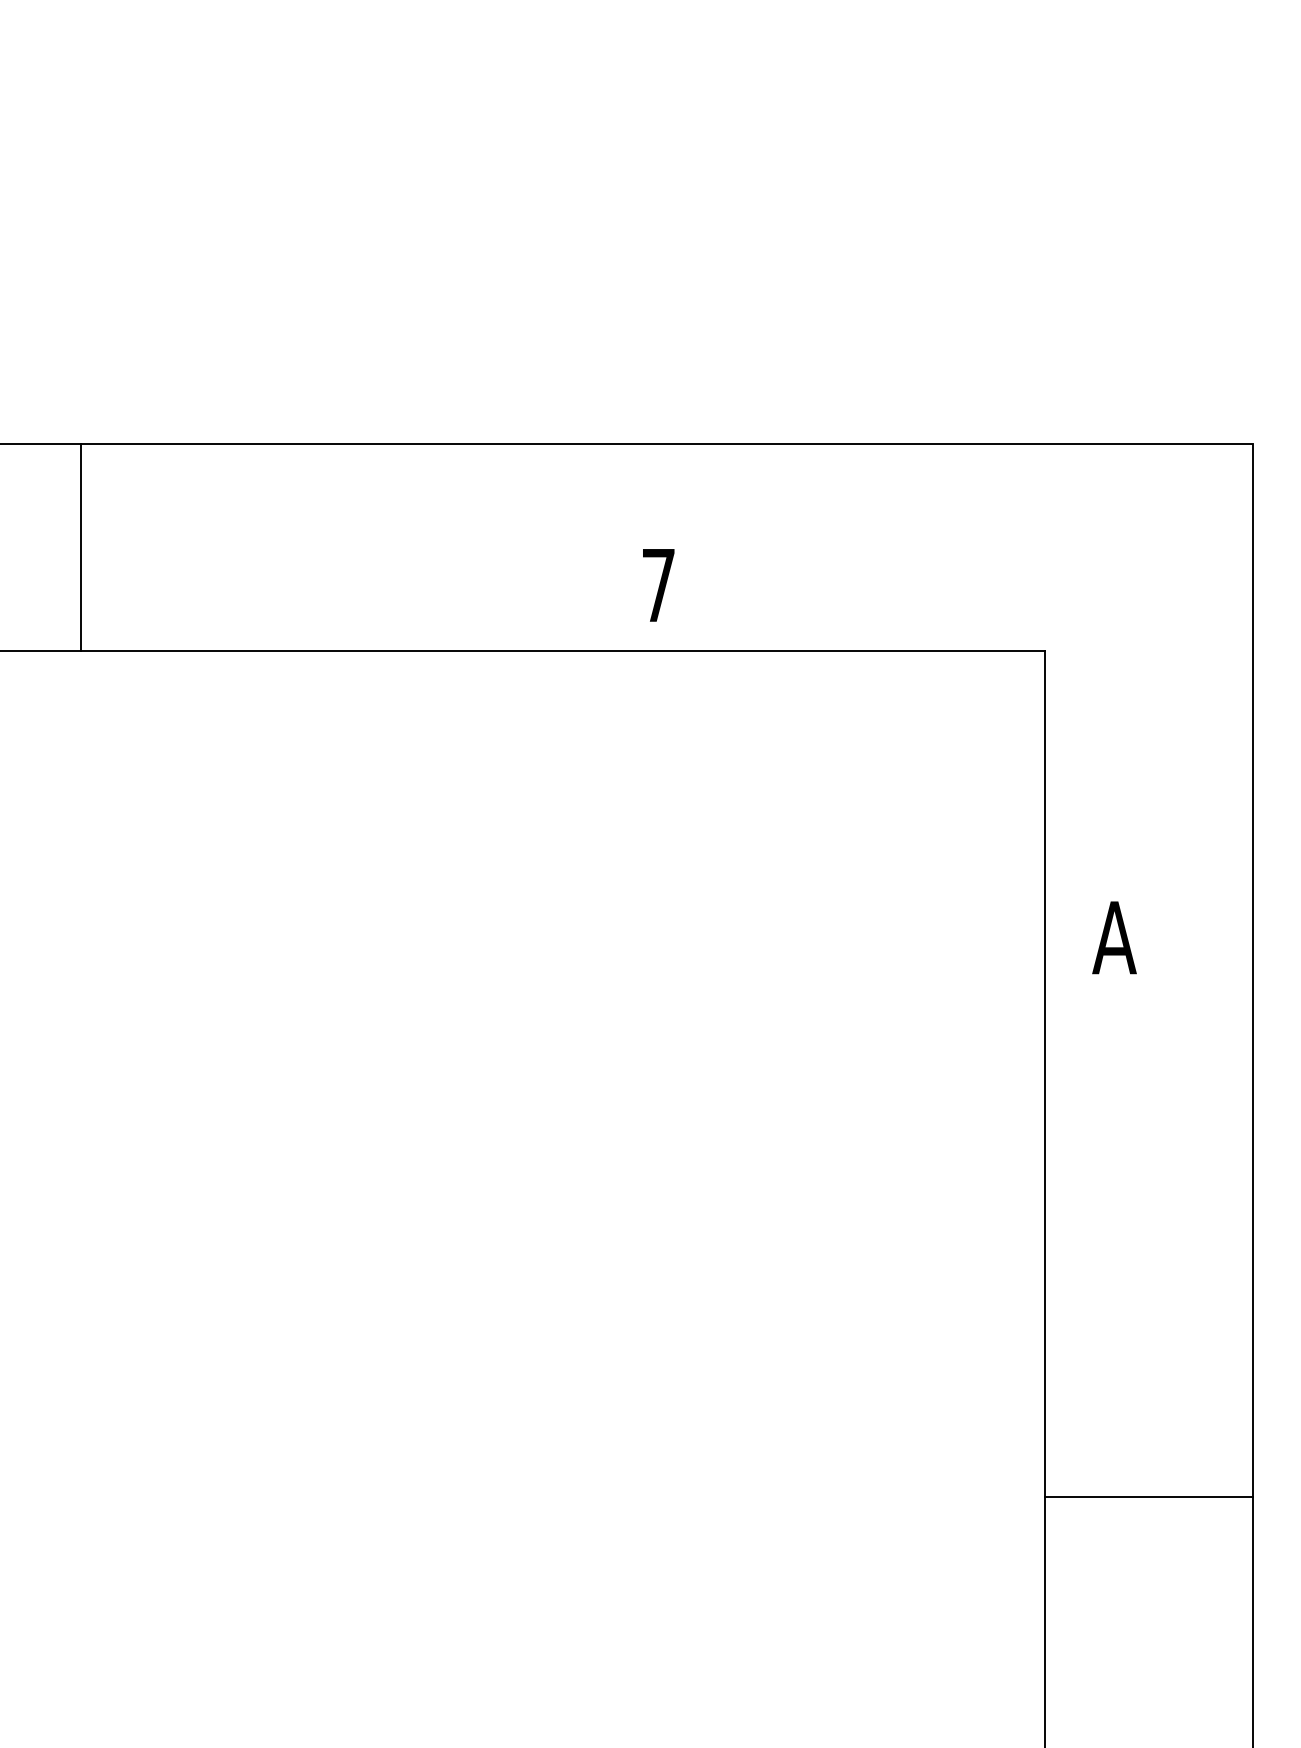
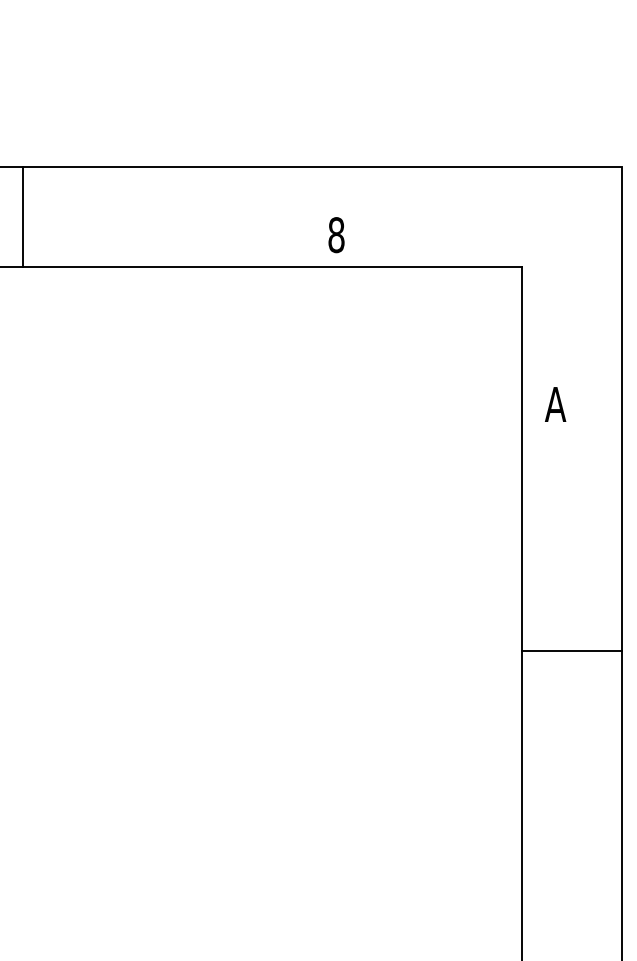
line: (80, 546) -> (22, 216), moved
text: (658, 586) -> (336, 235), 7 -> 8
line: (1149, 1497) -> (572, 651), moved

